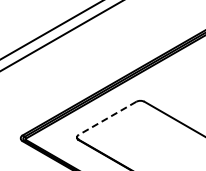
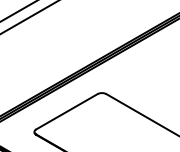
line: (107, 118) -> (66, 111), dashed -> solid

